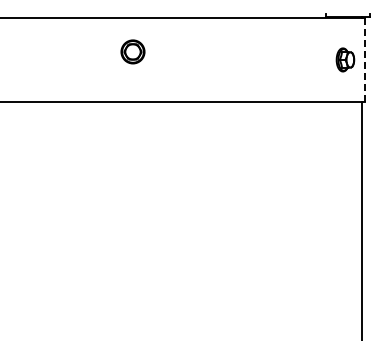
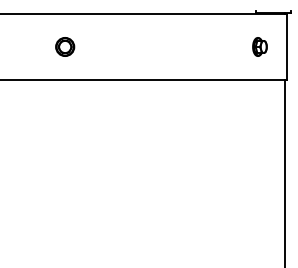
part: (132, 51) -> (64, 46), moved
part: (345, 59) -> (259, 46), moved
line: (364, 59) -> (286, 46), dashed -> solid

